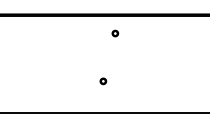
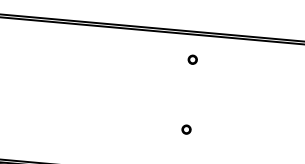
part: (103, 81) -> (186, 129), moved

